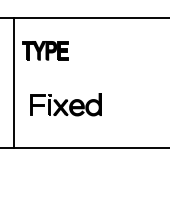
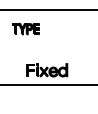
line: (13, 82) -> (7, 47), removed
part: (66, 105) -> (47, 70), moved

